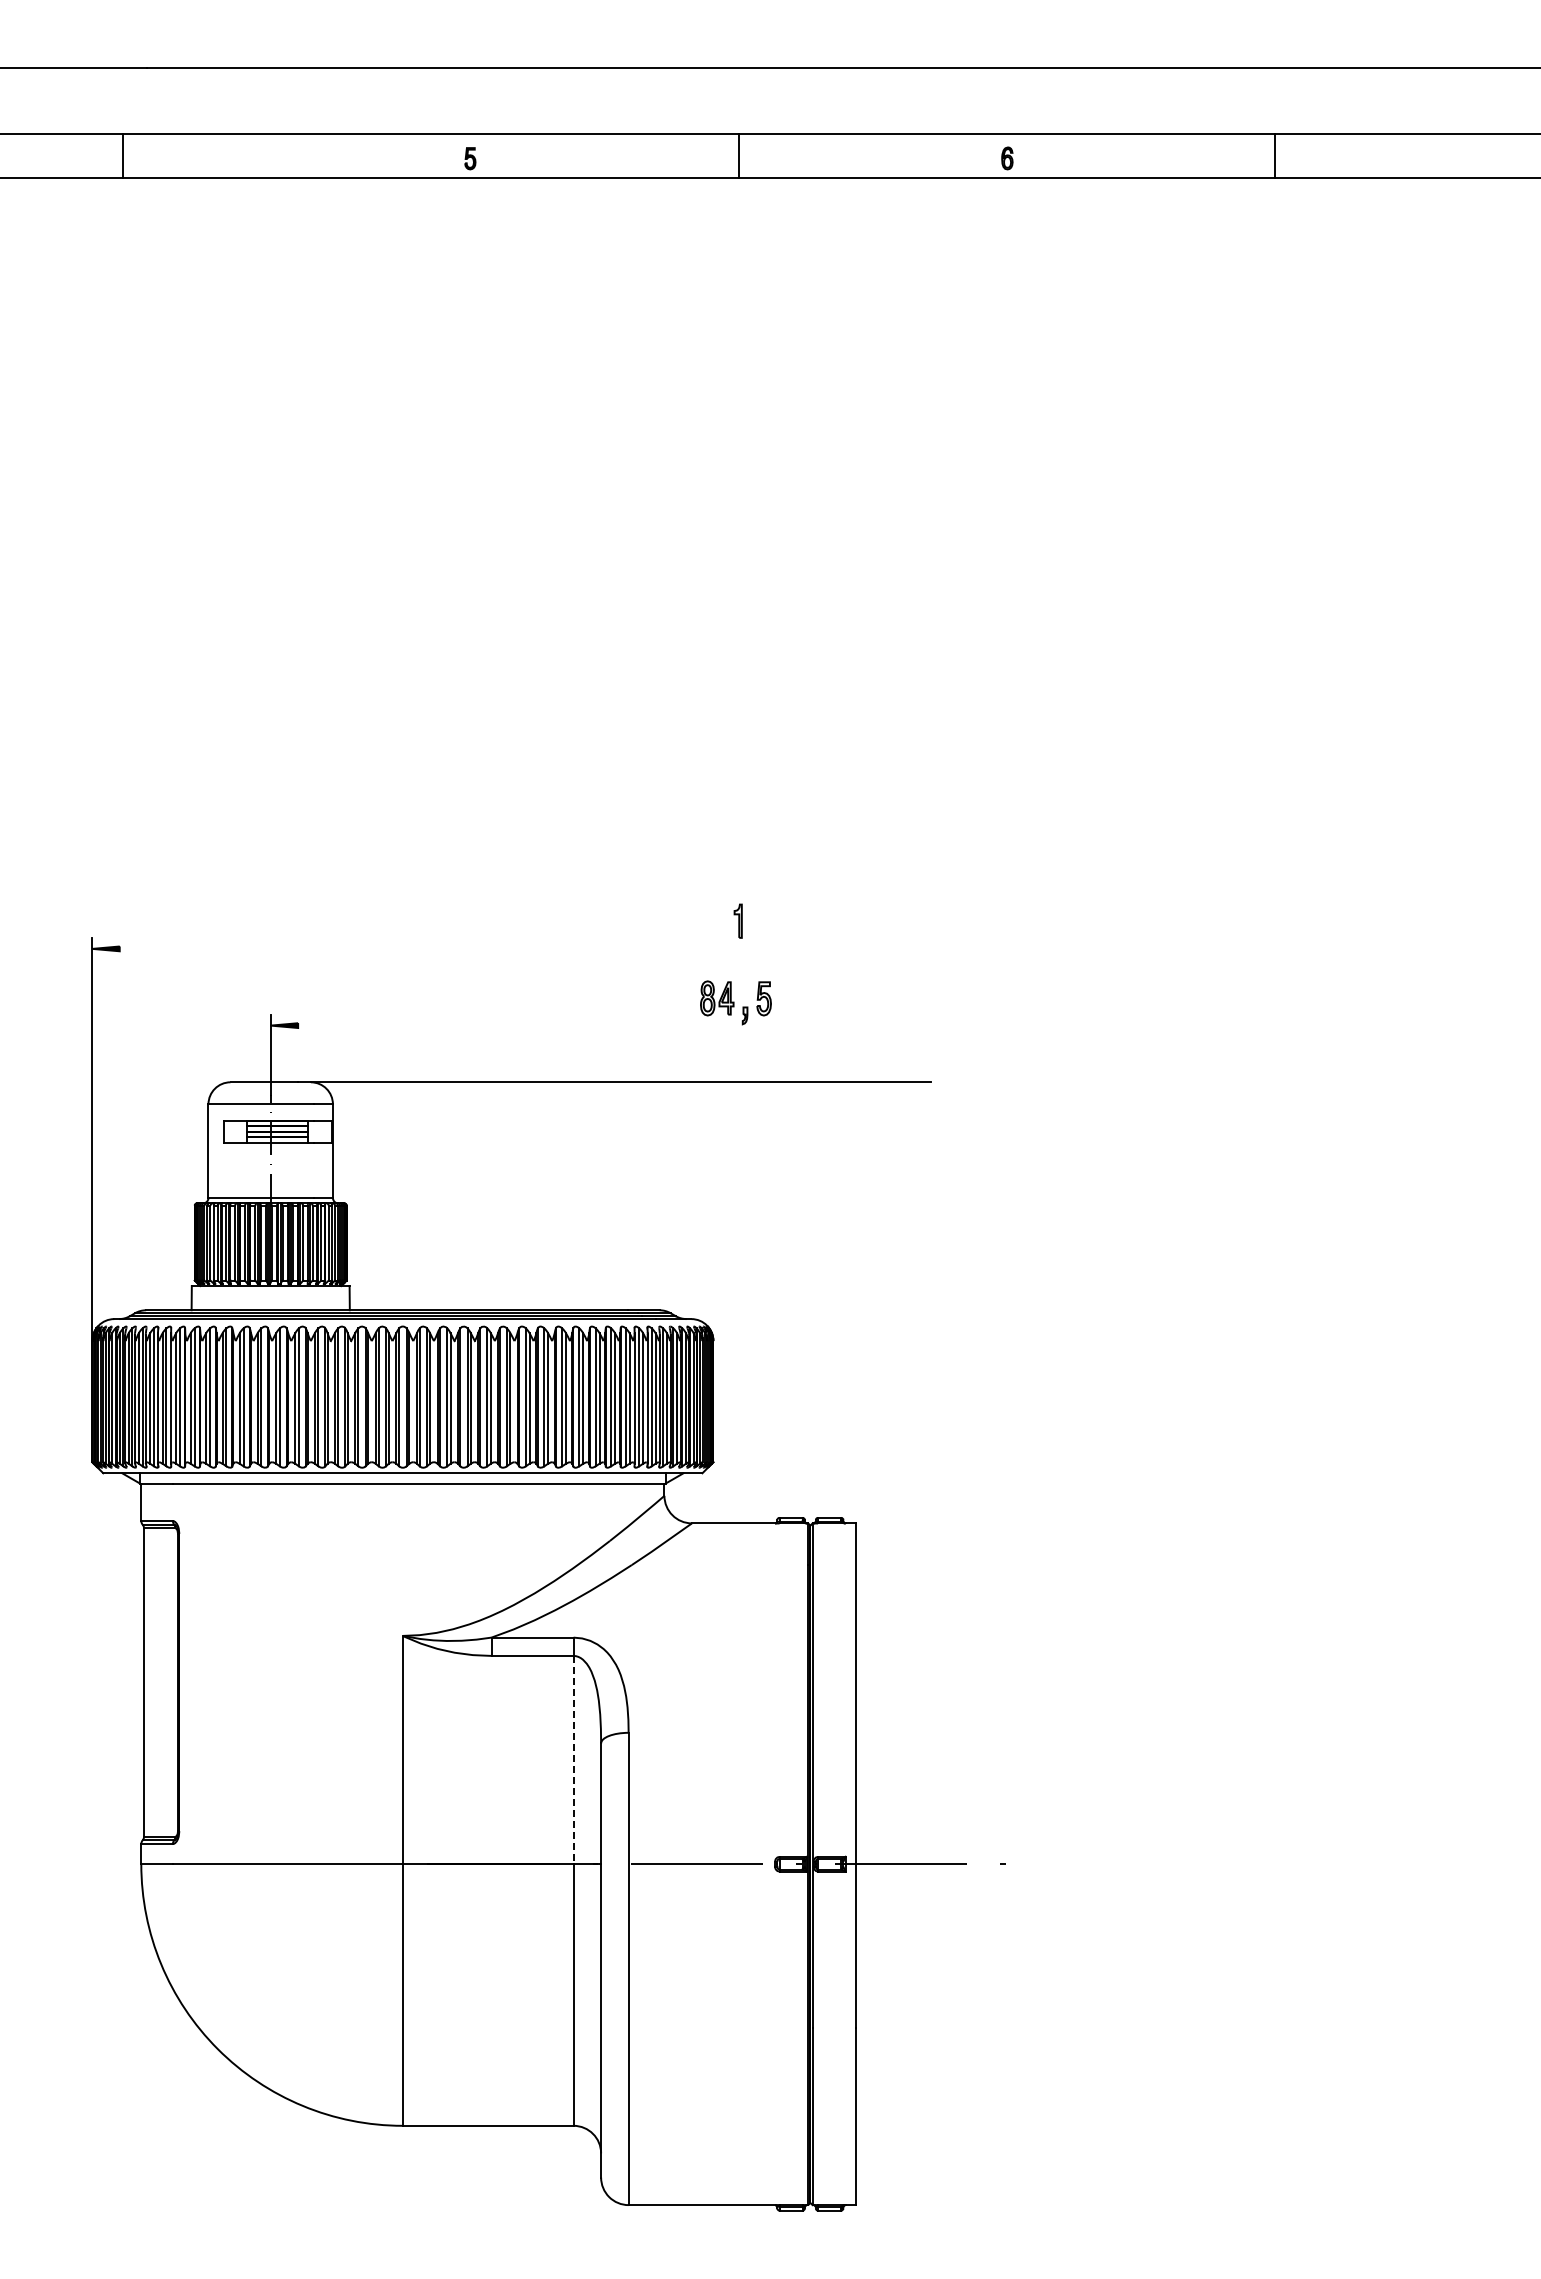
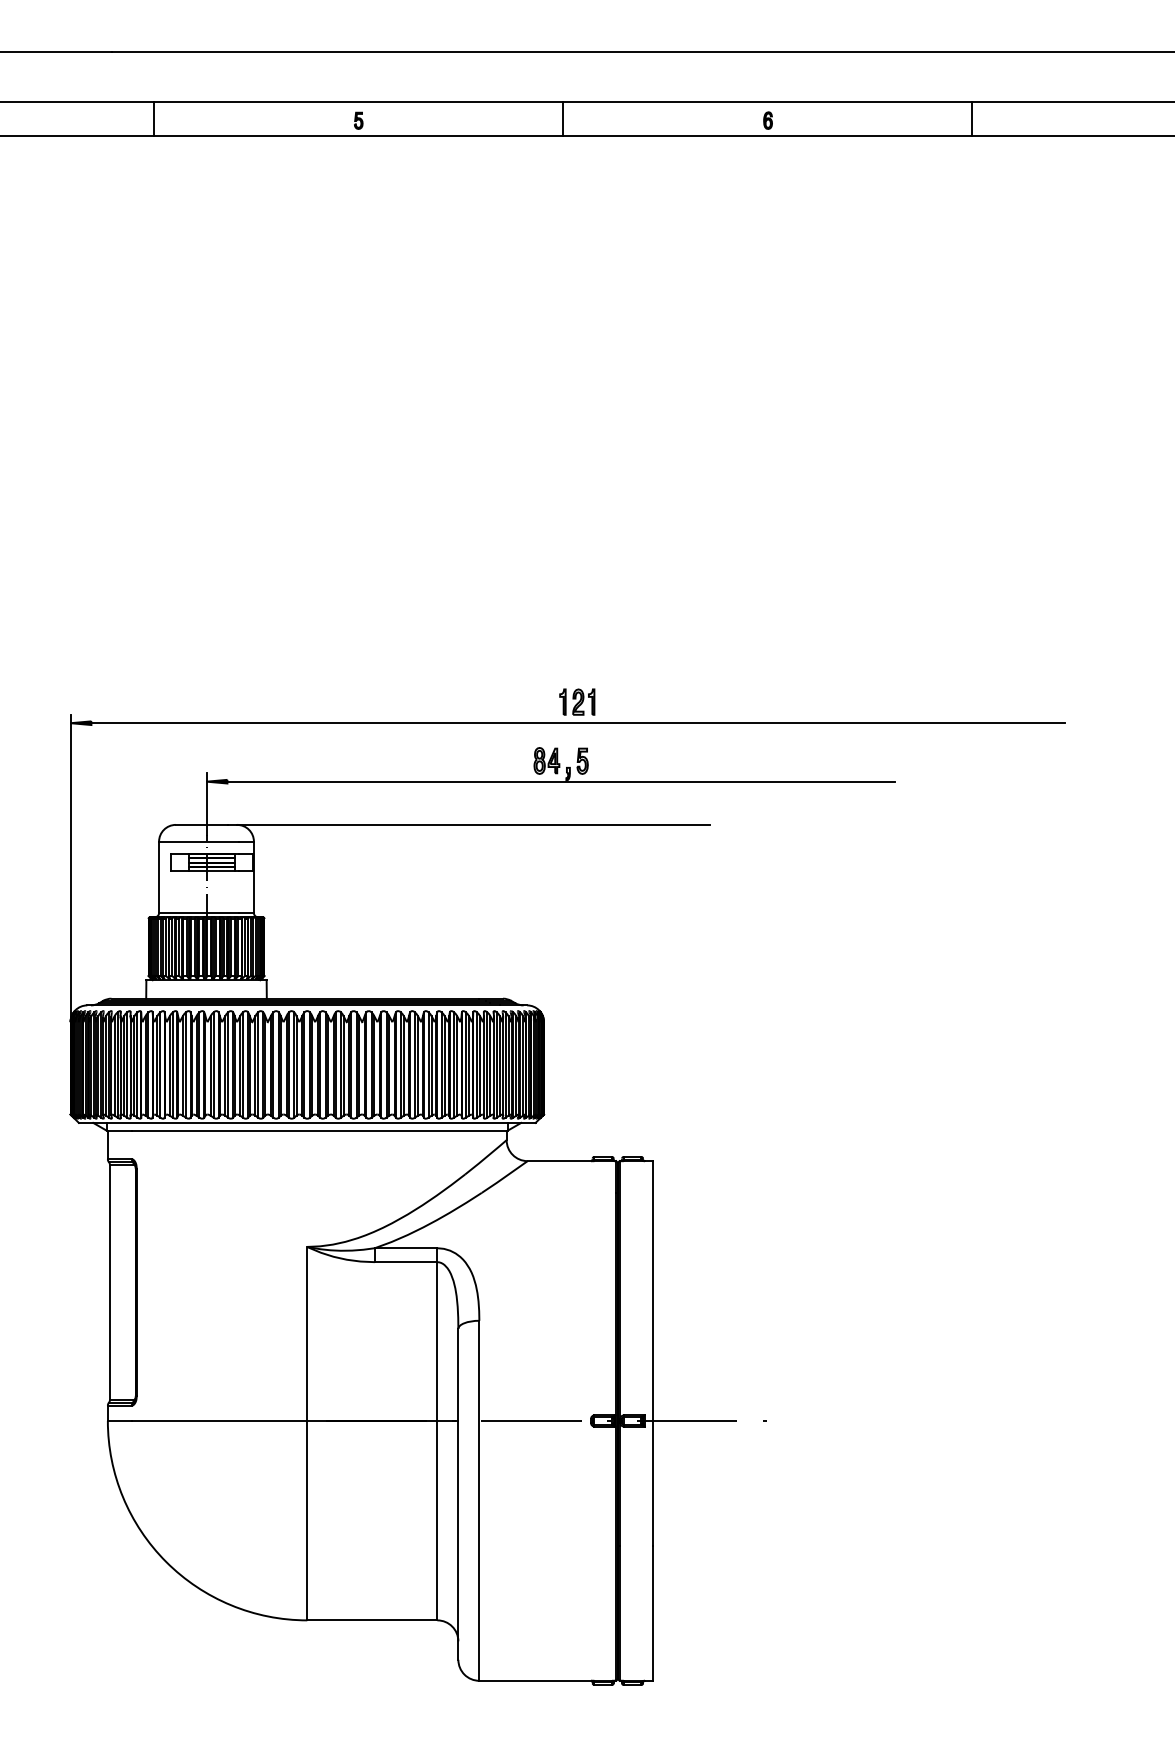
line: (122, 156) -> (153, 119), moved
part: (765, 920) -> (583, 701), added
line: (758, 948) -> (578, 722), added
line: (735, 1025) -> (560, 781), added
line: (573, 1760) -> (437, 1341), dashed -> solid

